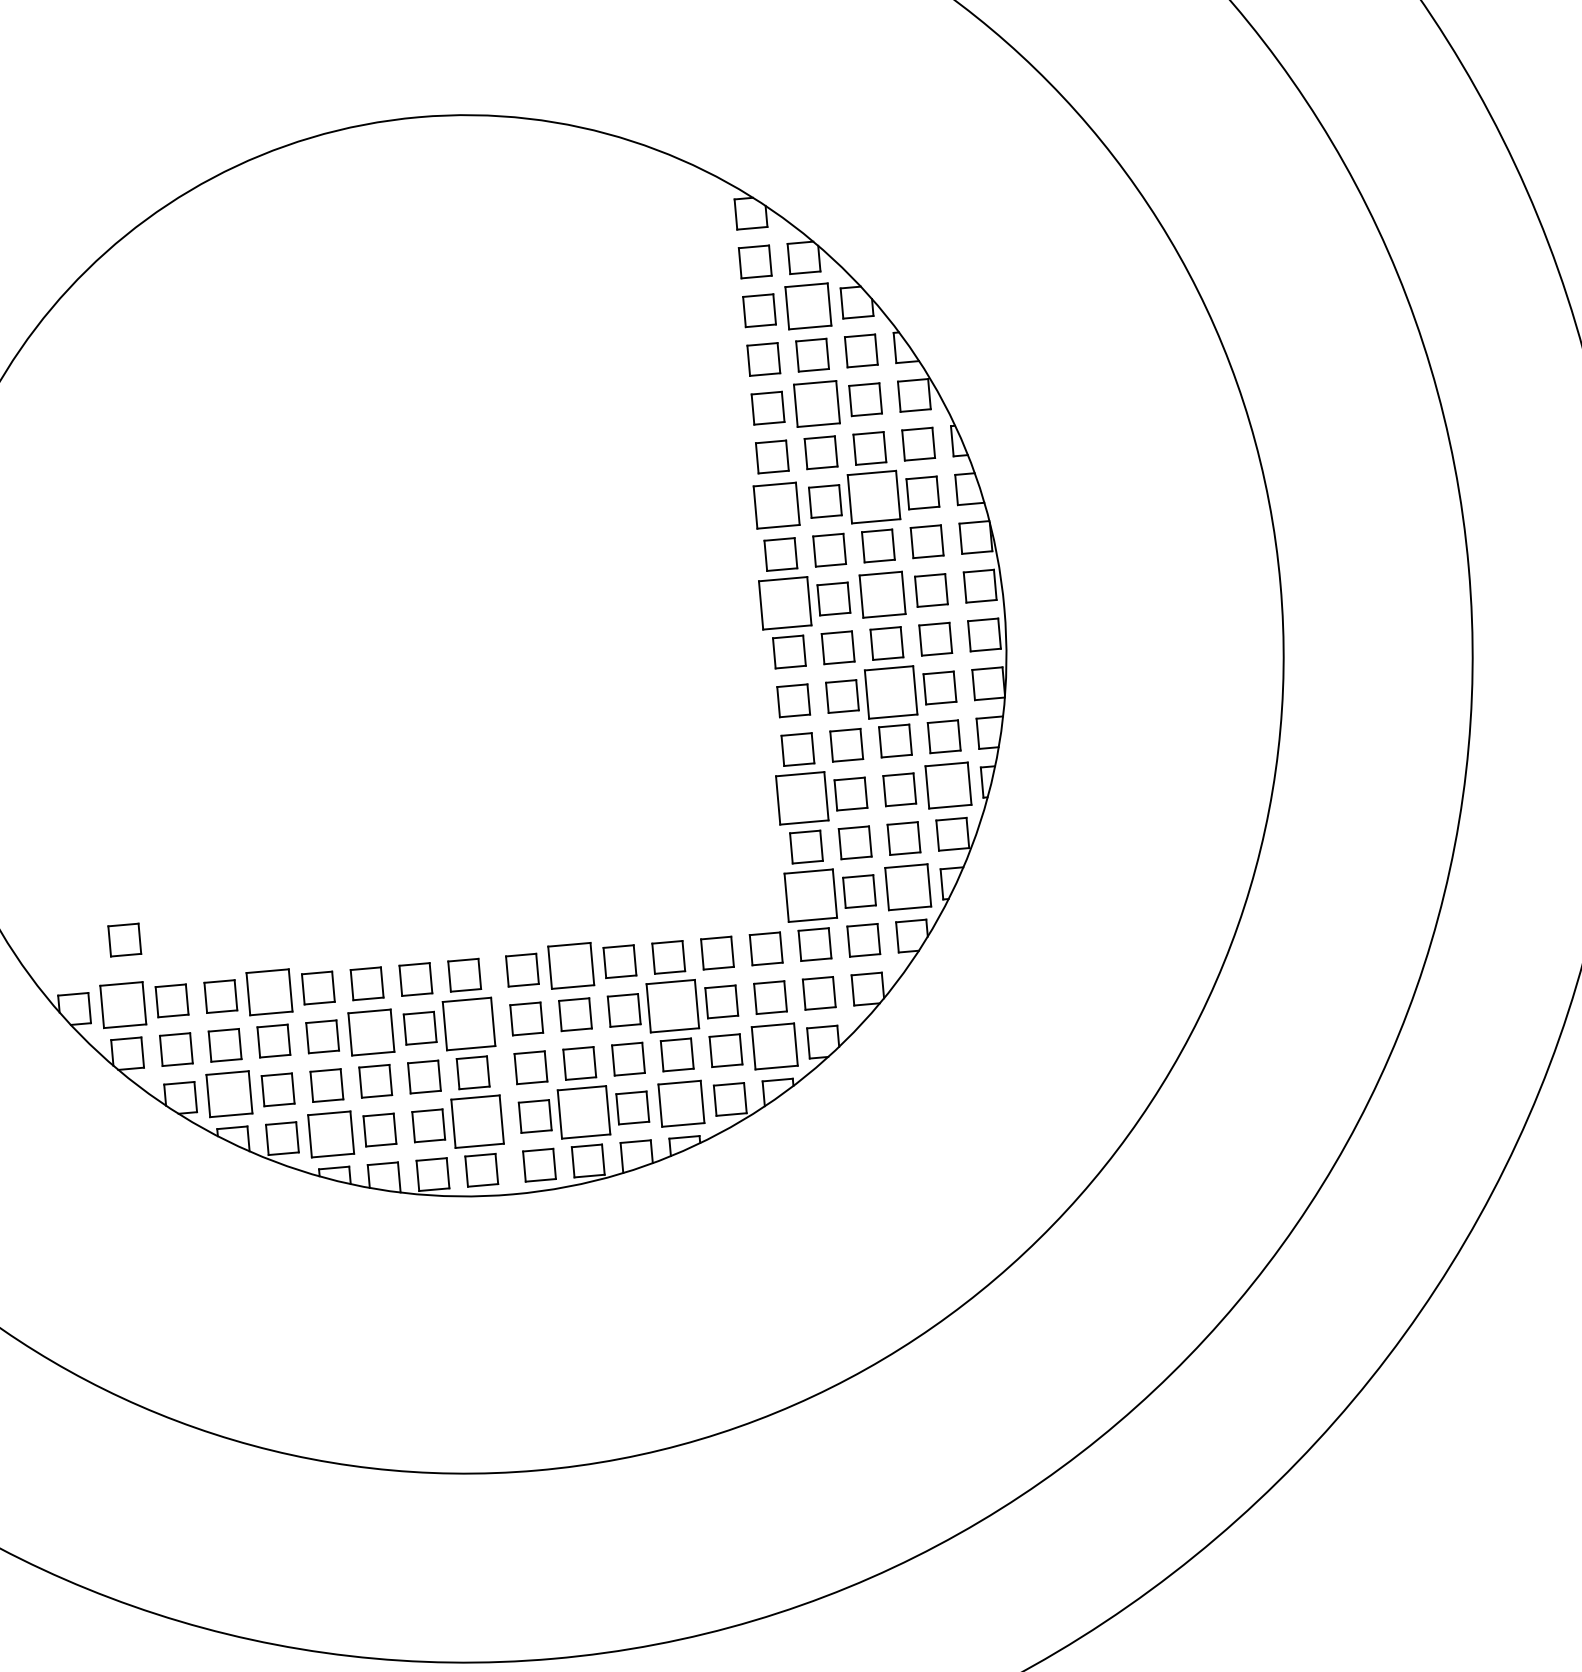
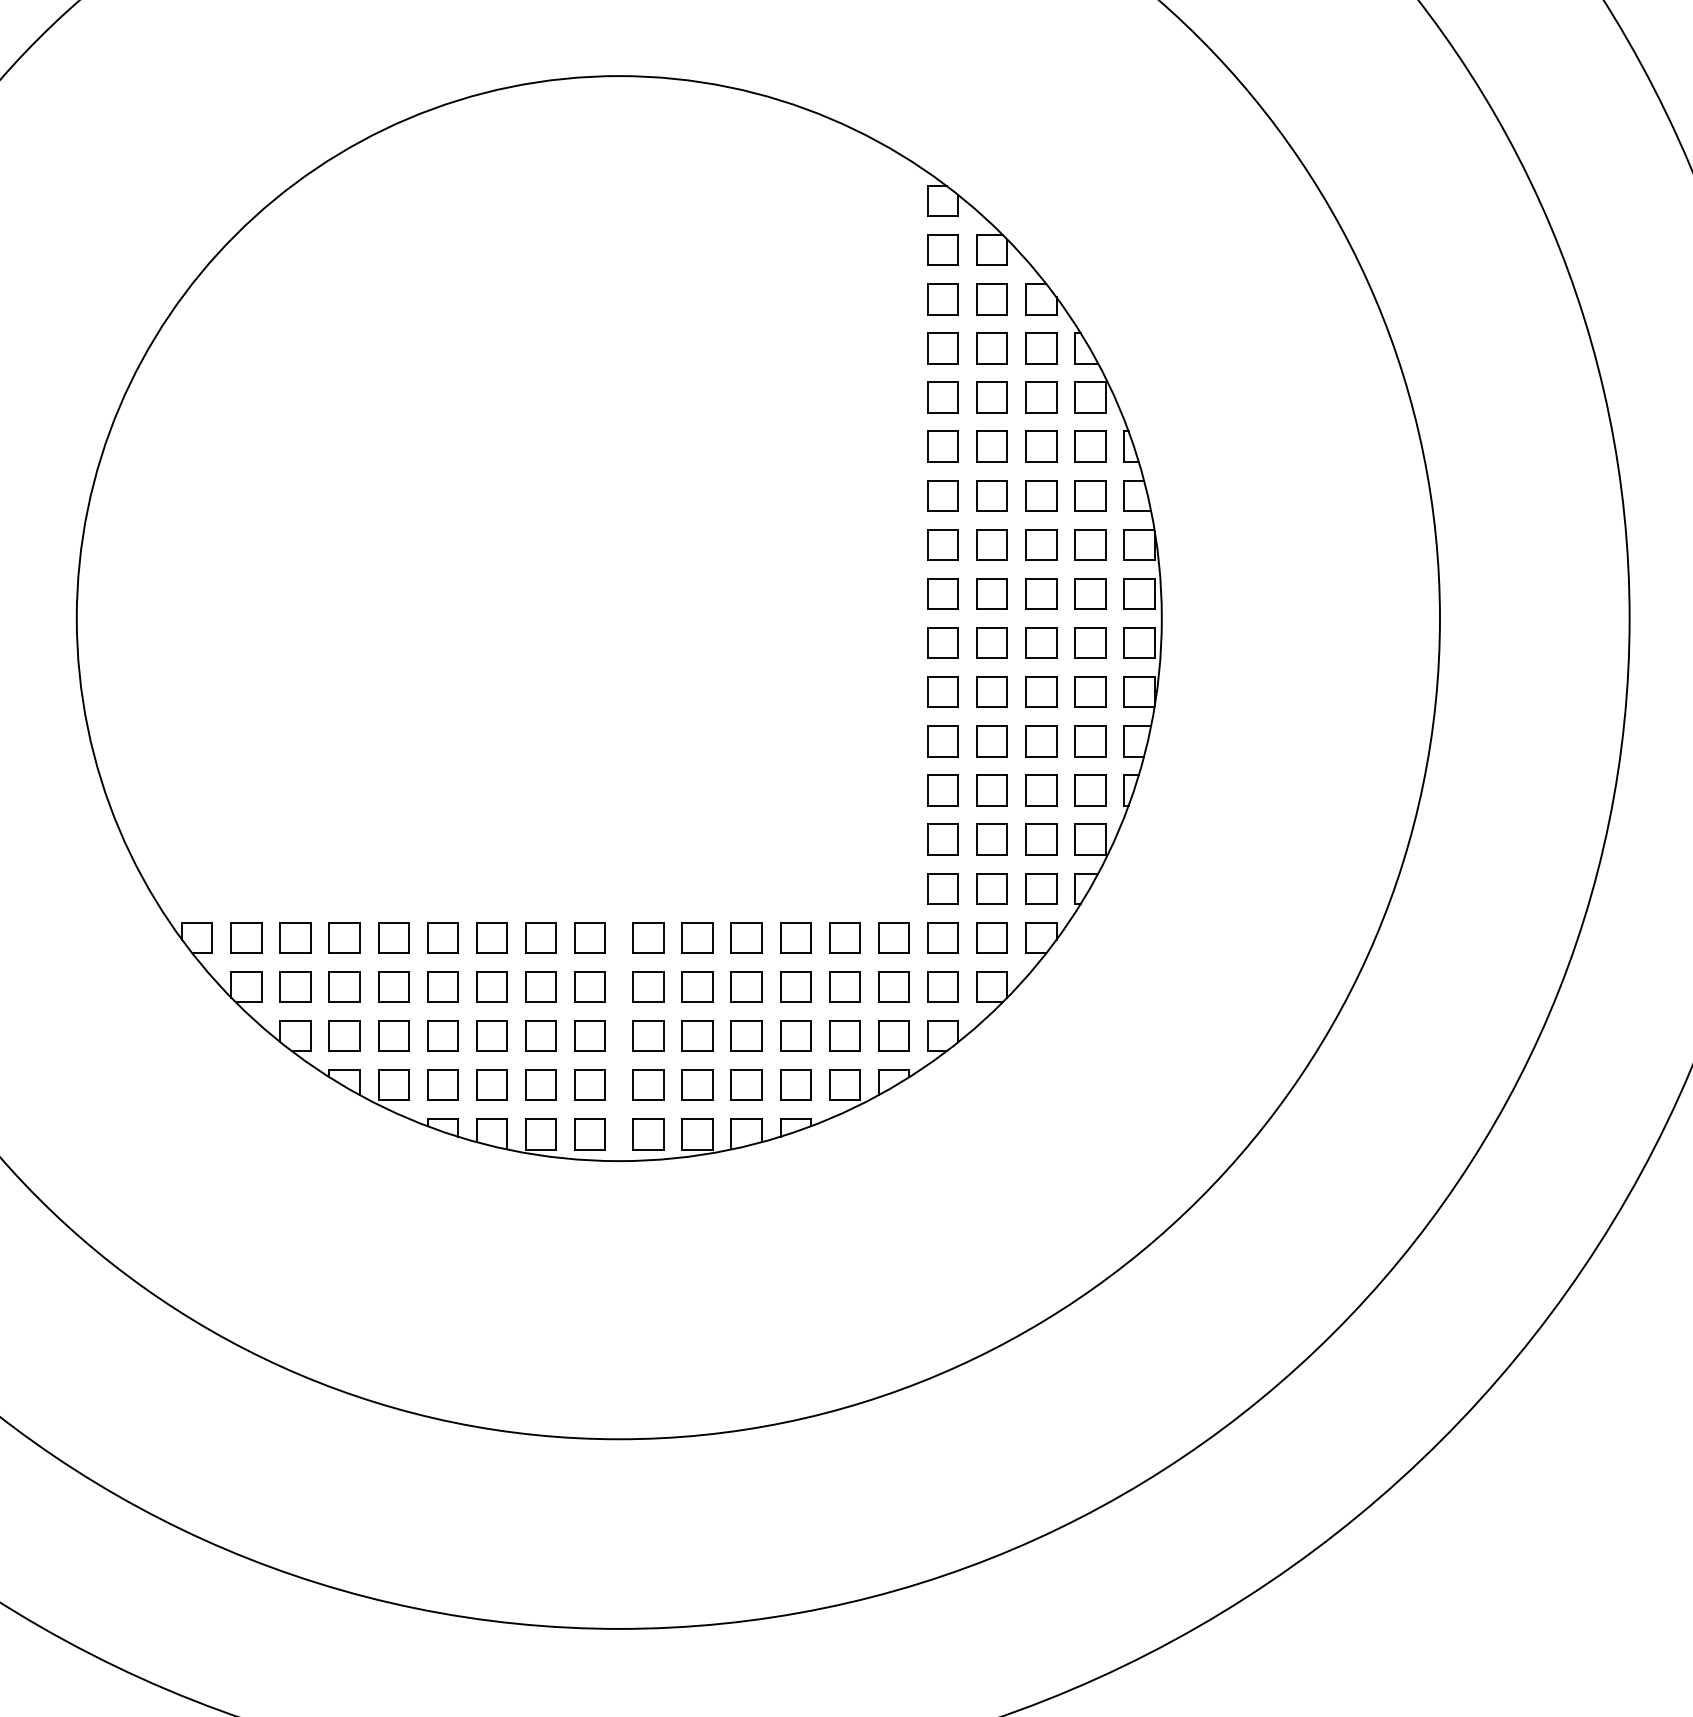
part: (807, 306) -> (991, 299), size x0.71
part: (816, 403) -> (991, 397), size x0.71
part: (874, 496) -> (1041, 495), size x0.62
part: (775, 505) -> (942, 495), size x0.71
part: (882, 594) -> (1041, 593), size x0.71
part: (784, 602) -> (942, 593), size x0.62
part: (891, 691) -> (1041, 691), size x0.62
part: (948, 785) -> (1090, 790), size x0.71
part: (801, 798) -> (942, 790), size x0.62
part: (908, 887) -> (1041, 888), size x0.71
part: (810, 895) -> (942, 888), size x0.62
part: (124, 939) -> (253, 872), removed
part: (571, 965) -> (697, 937), size x0.71
part: (269, 991) -> (393, 937), size x0.71
part: (123, 1004) -> (246, 937), size x0.71
part: (672, 1005) -> (795, 986), size x0.62
part: (468, 1023) -> (589, 986), size x0.62
part: (370, 1032) -> (491, 986), size x0.71
part: (774, 1045) -> (893, 1035), size x0.71
part: (229, 1093) -> (344, 1035), size x0.71
part: (681, 1102) -> (795, 1084), size x0.71
part: (583, 1111) -> (697, 1084), size x0.62
part: (476, 1120) -> (589, 1084), size x0.62
part: (330, 1133) -> (442, 1084), size x0.71

